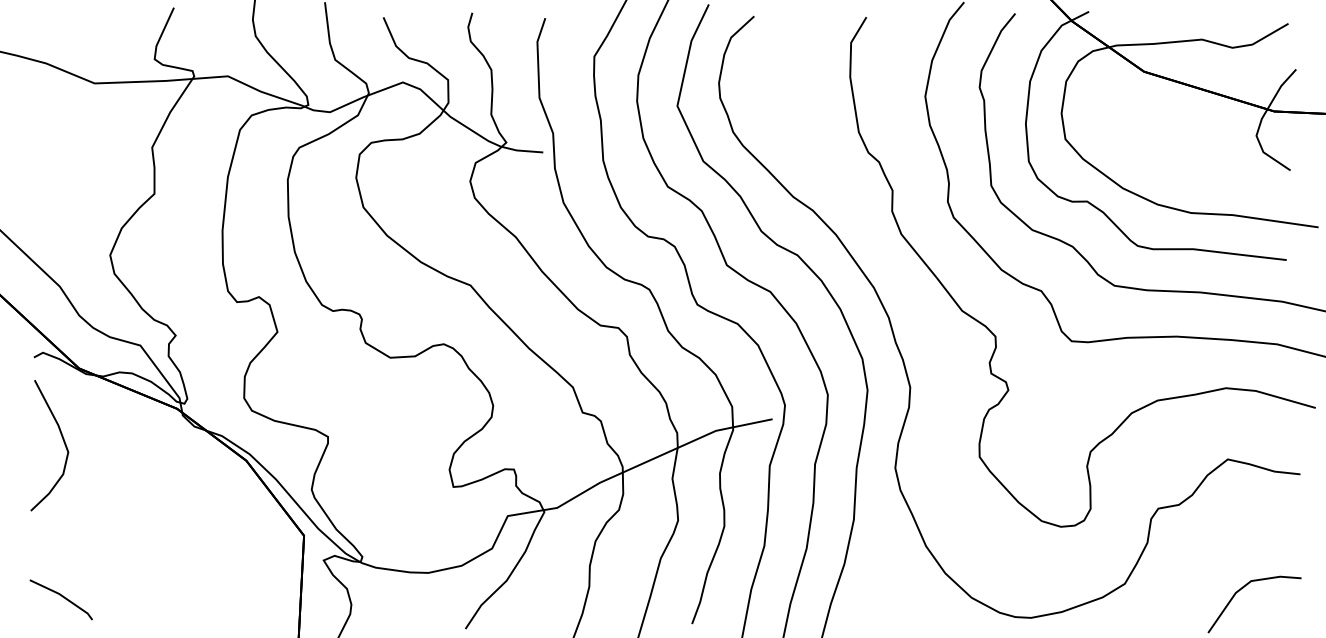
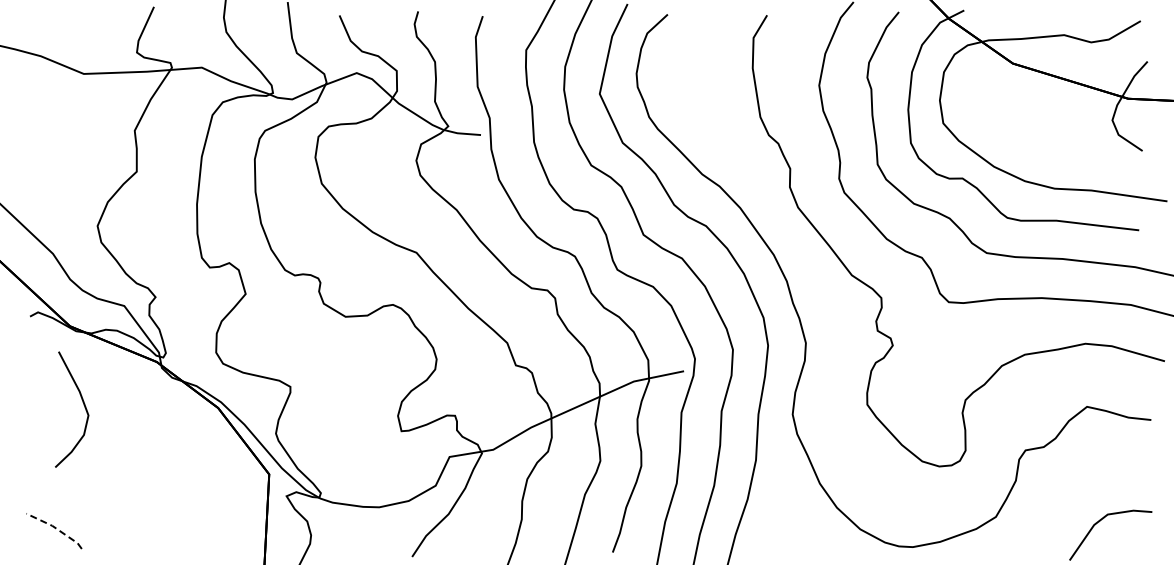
curve: (62, 440) -> (83, 405), moved
line: (63, 596) -> (56, 528), solid -> dashed

